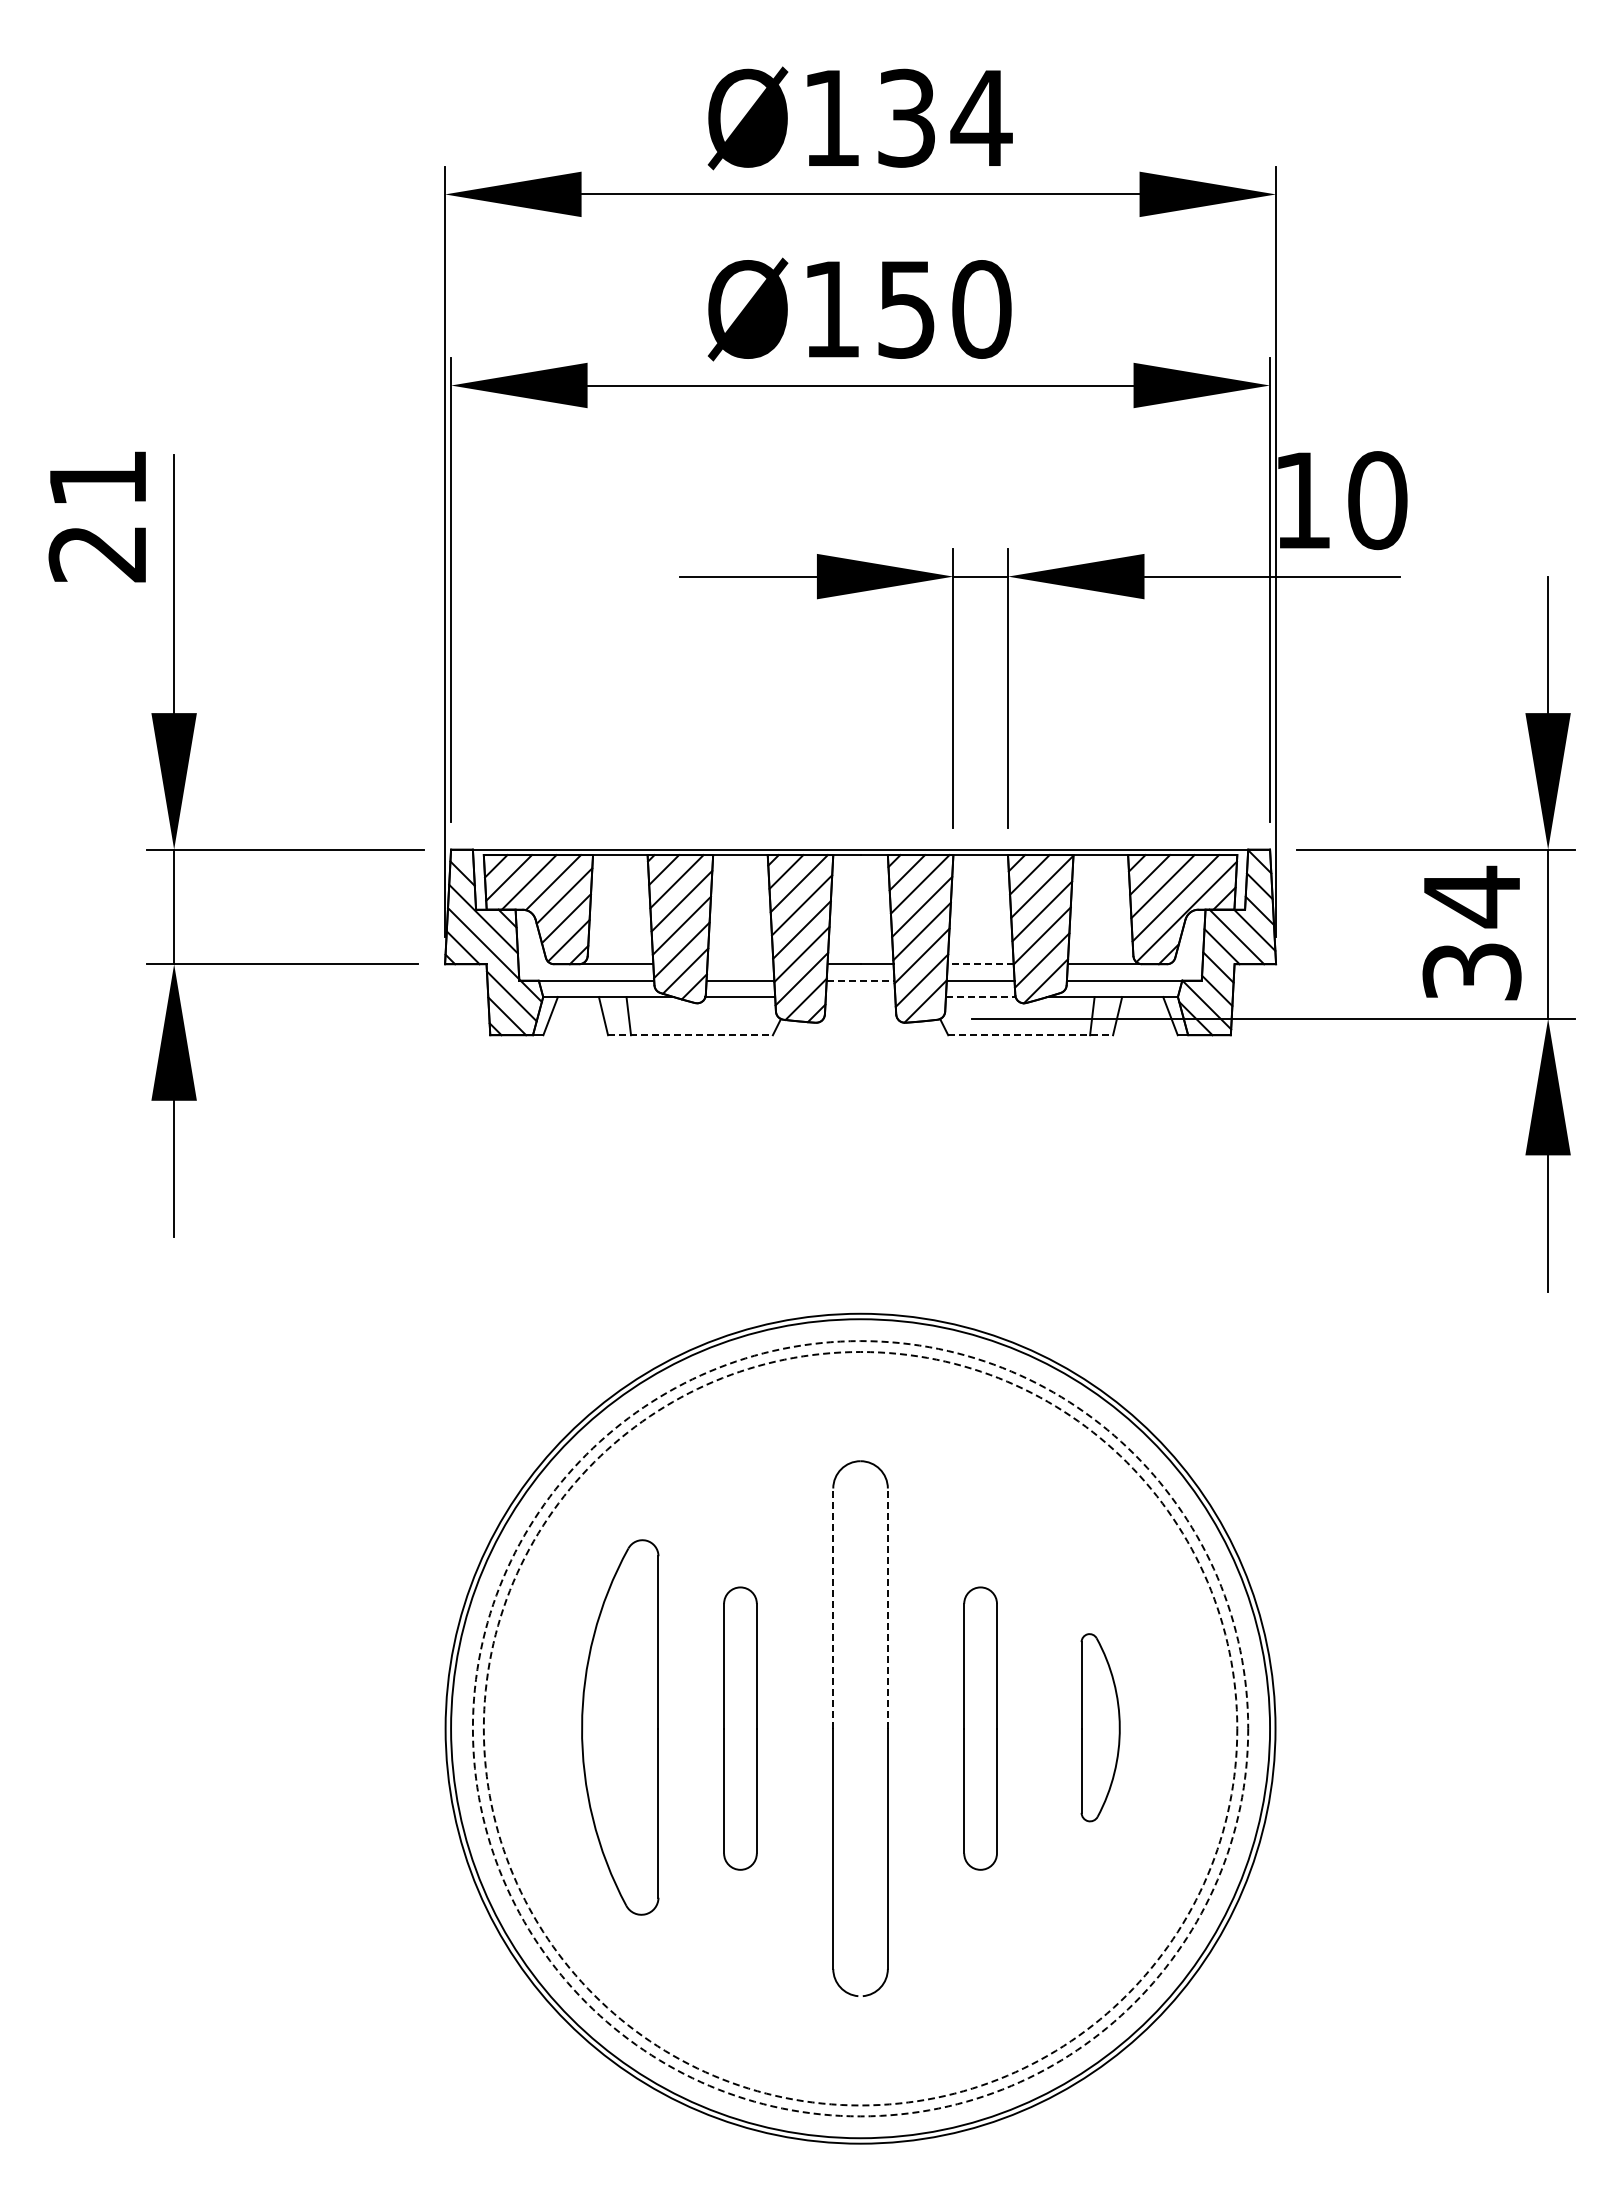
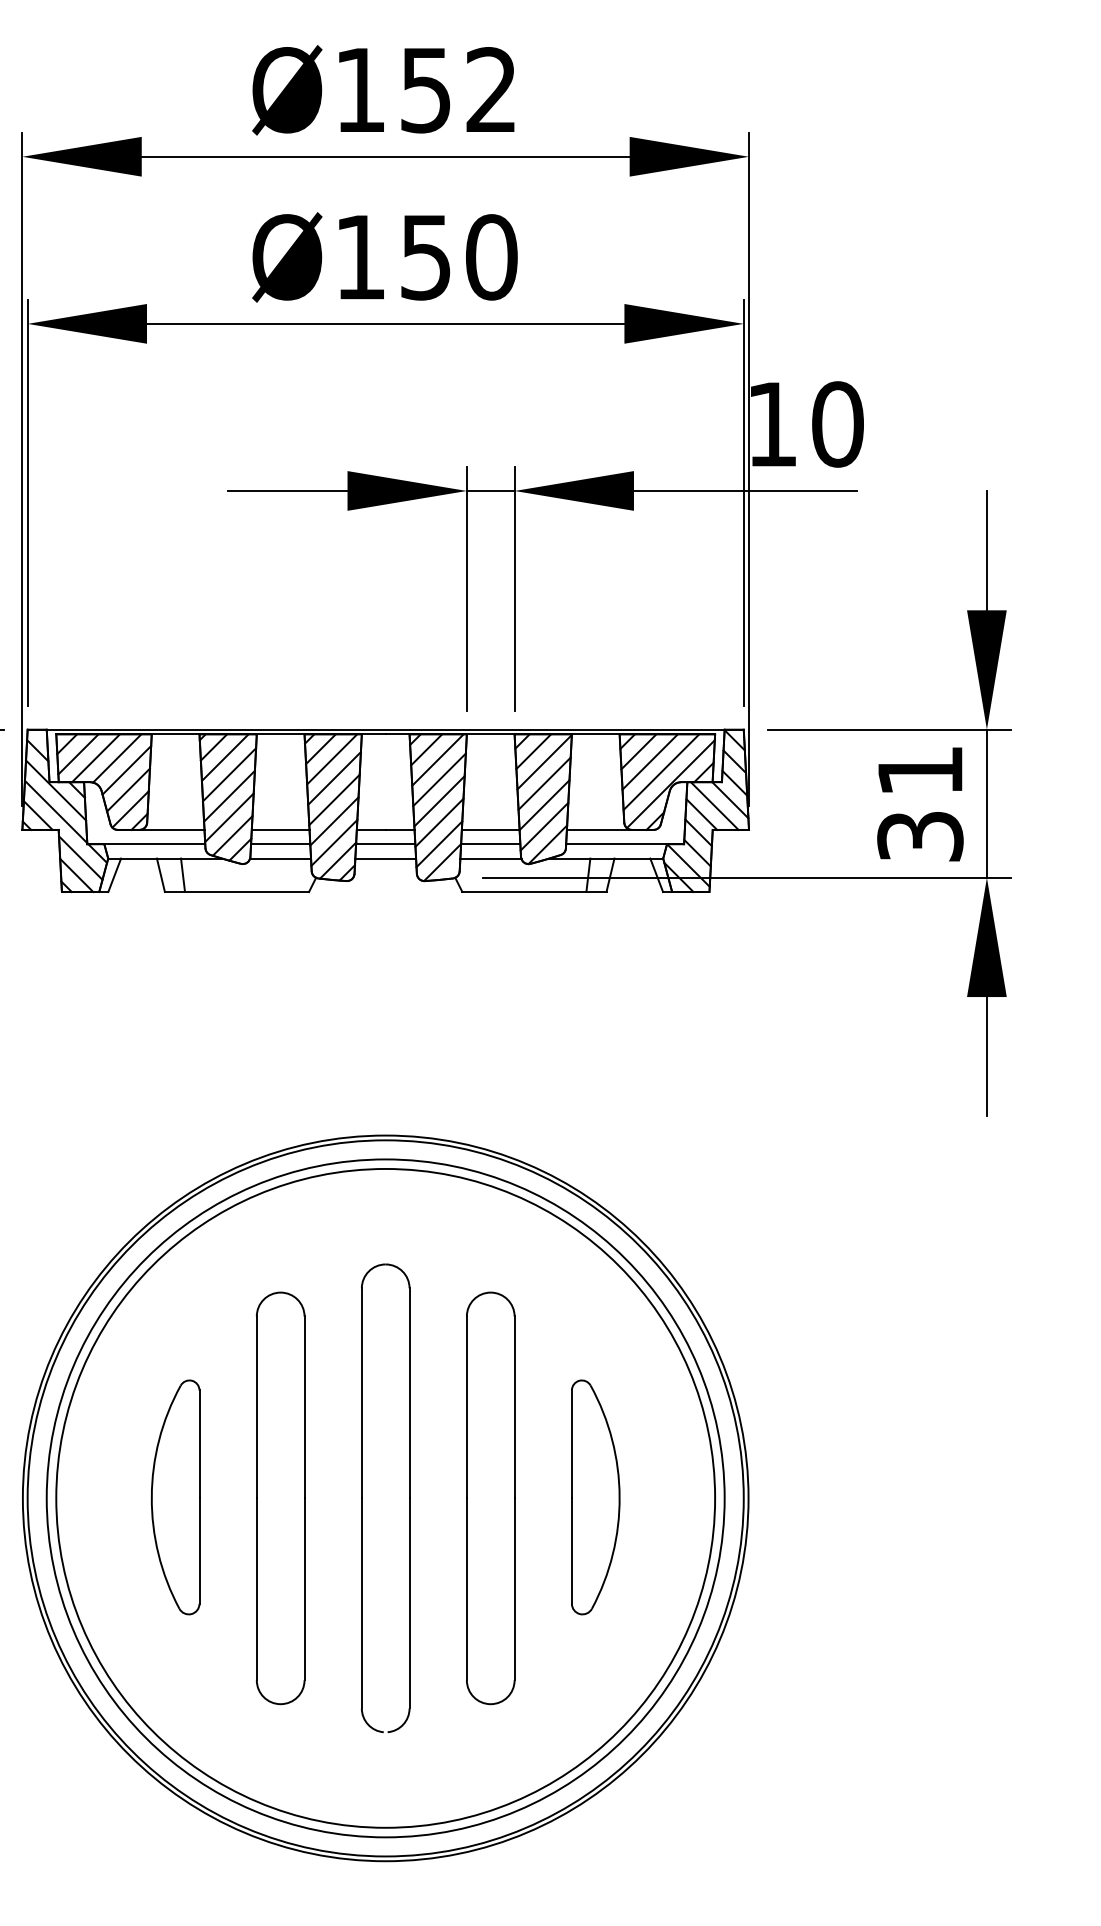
text: (945, 117) -> (459, 89), Ø134 -> Ø152
text: (1471, 896) -> (919, 770), 34 -> 31
line: (740, 964) -> (280, 830), added
line: (980, 964) -> (490, 830), dashed -> solid
line: (860, 980) -> (385, 844), dashed -> solid
line: (860, 997) -> (385, 858), added
line: (981, 997) -> (491, 858), dashed -> solid
line: (690, 1035) -> (237, 892), dashed -> solid
line: (1031, 1035) -> (535, 892), dashed -> solid
line: (833, 1608) -> (362, 1393), dashed -> solid
line: (887, 1608) -> (409, 1393), dashed -> solid
part: (620, 1727) -> (175, 1497), size x0.71
part: (1100, 1727) -> (595, 1497), size x1.43
part: (740, 1728) -> (280, 1498), size x1.67
circle: (860, 1728) -> (385, 1498), dashed -> solid
circle: (860, 1728) -> (385, 1498), dashed -> solid
part: (980, 1728) -> (490, 1498), size x1.67

